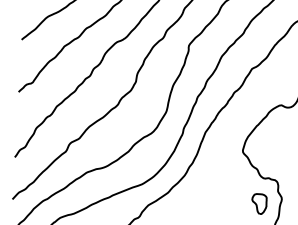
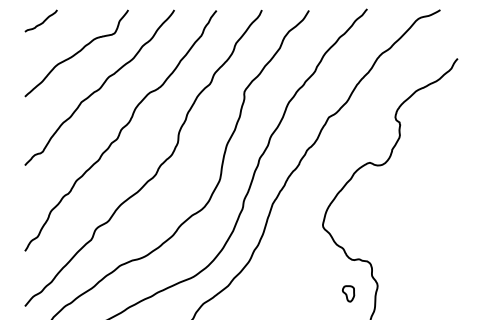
part: (259, 203) -> (348, 293), size x0.6

